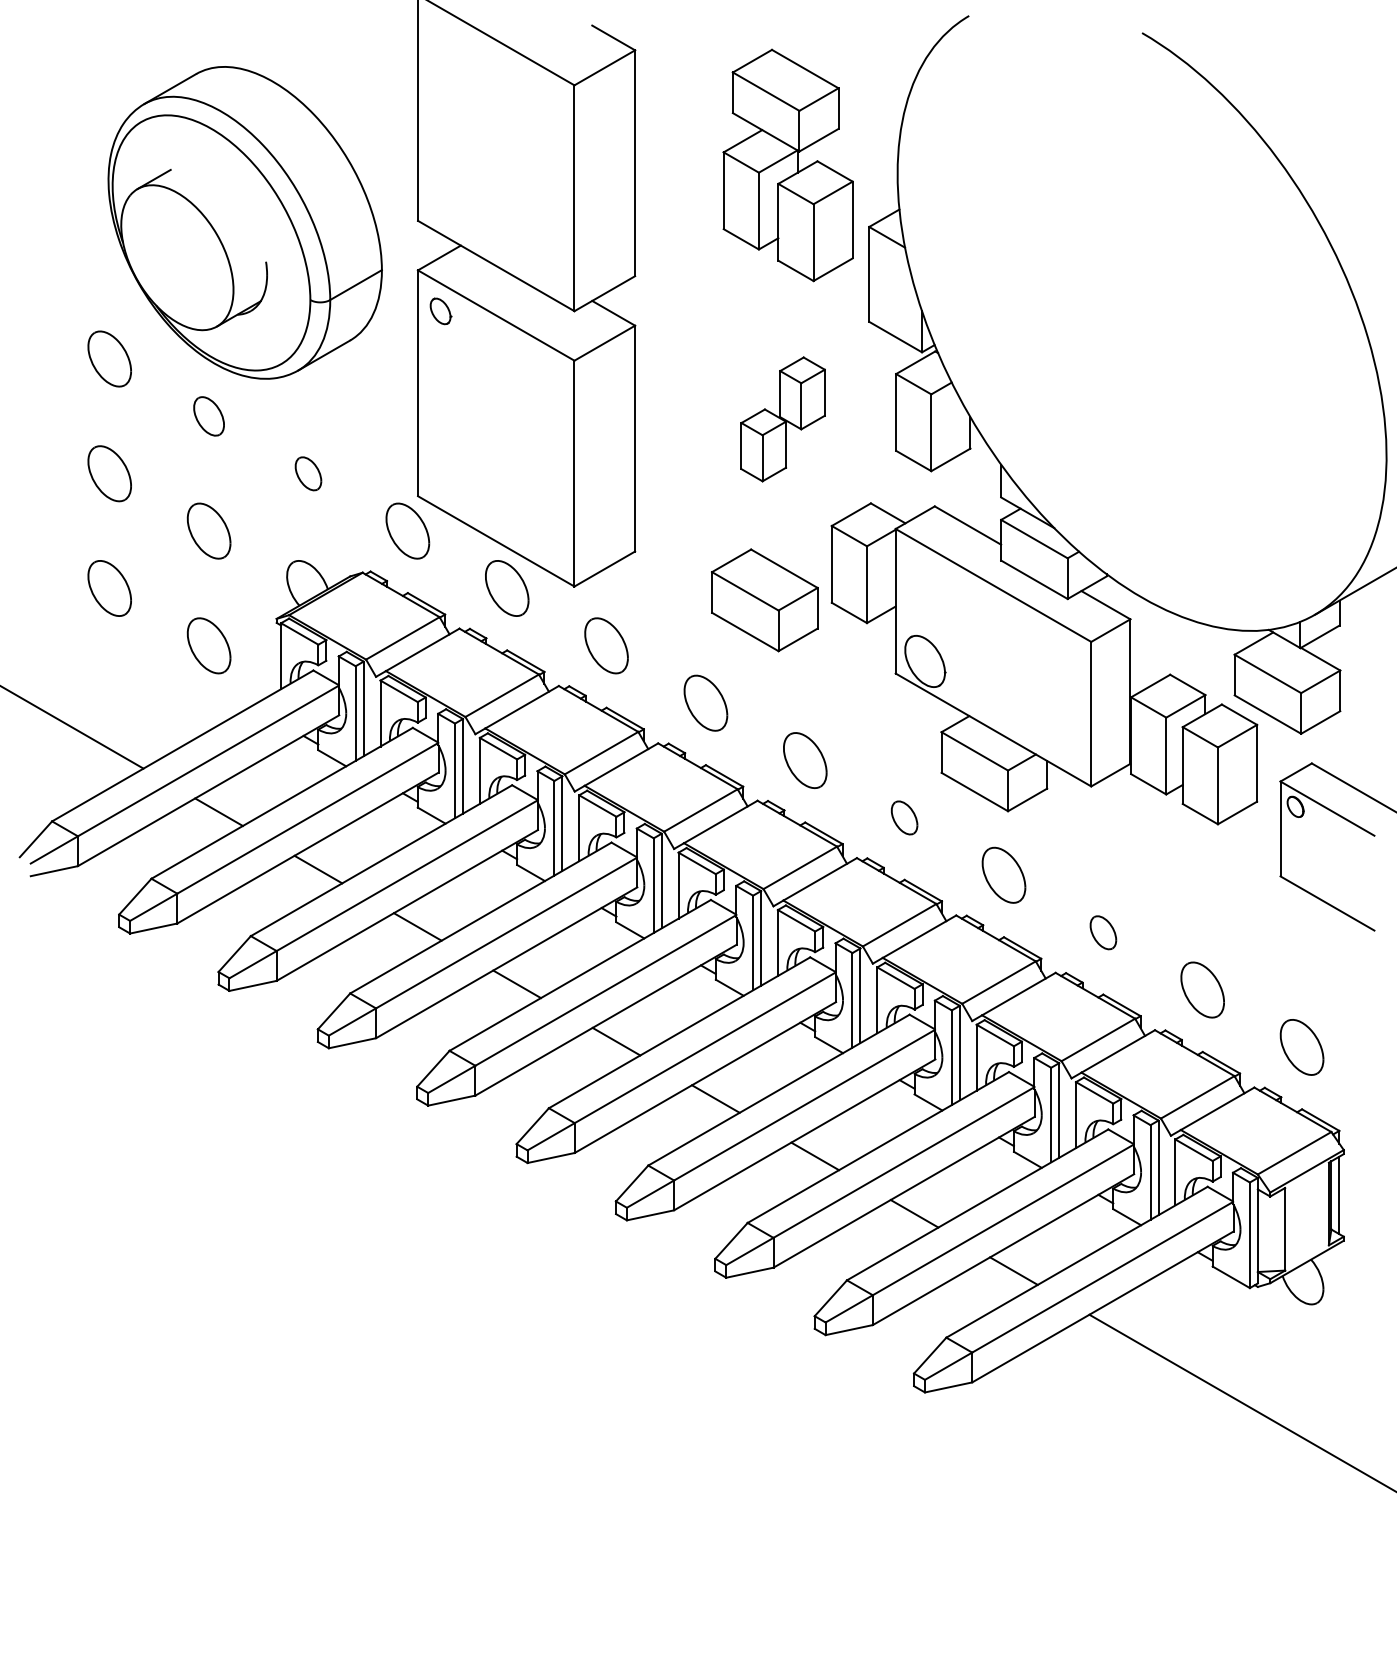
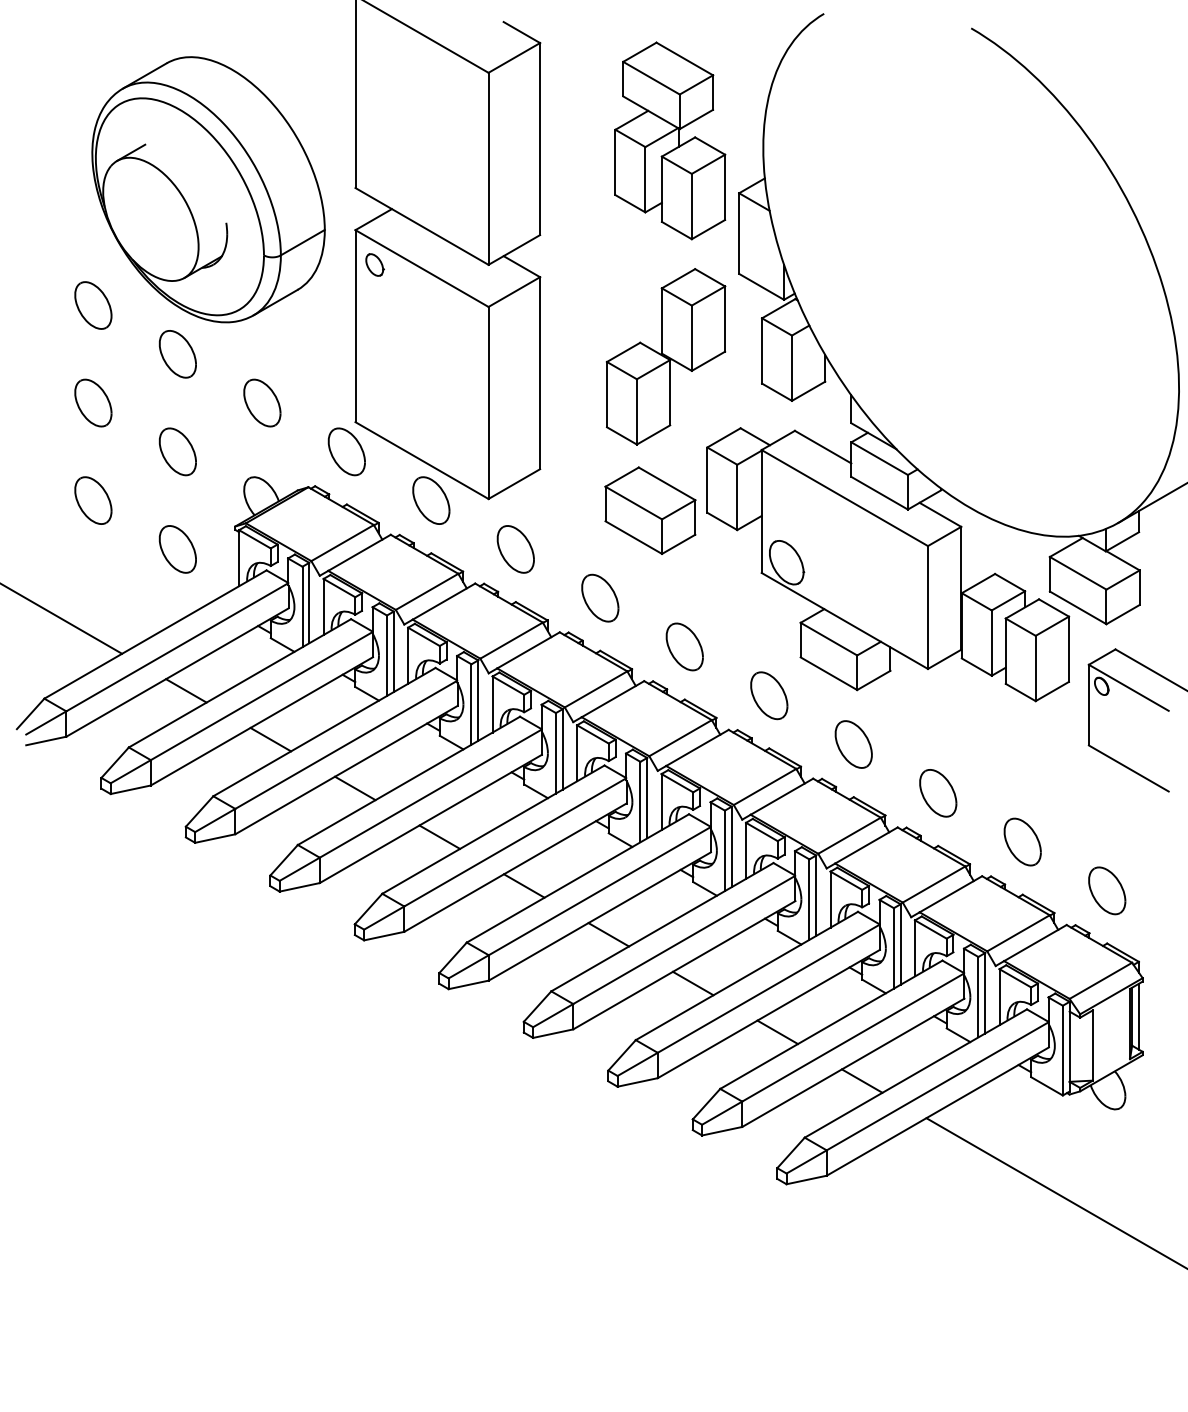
part: (208, 416) -> (177, 354), size x1.43
part: (782, 419) -> (665, 356), size x1.67
part: (308, 473) -> (262, 402), size x1.67
part: (904, 817) -> (769, 695), size x1.67
part: (1103, 932) -> (938, 793), size x1.67

